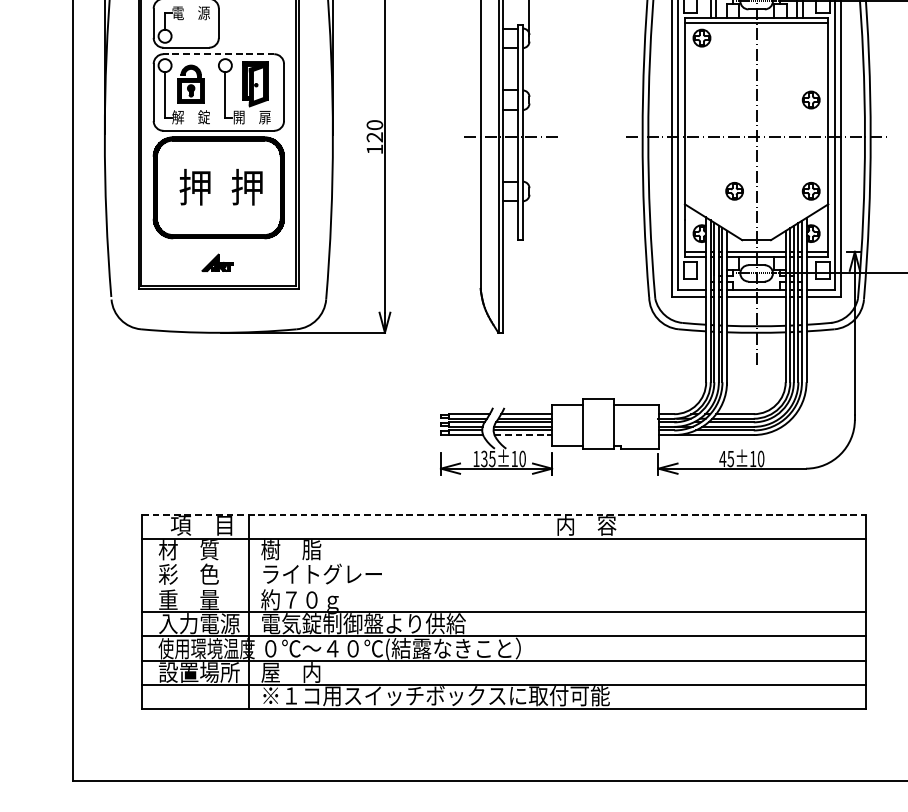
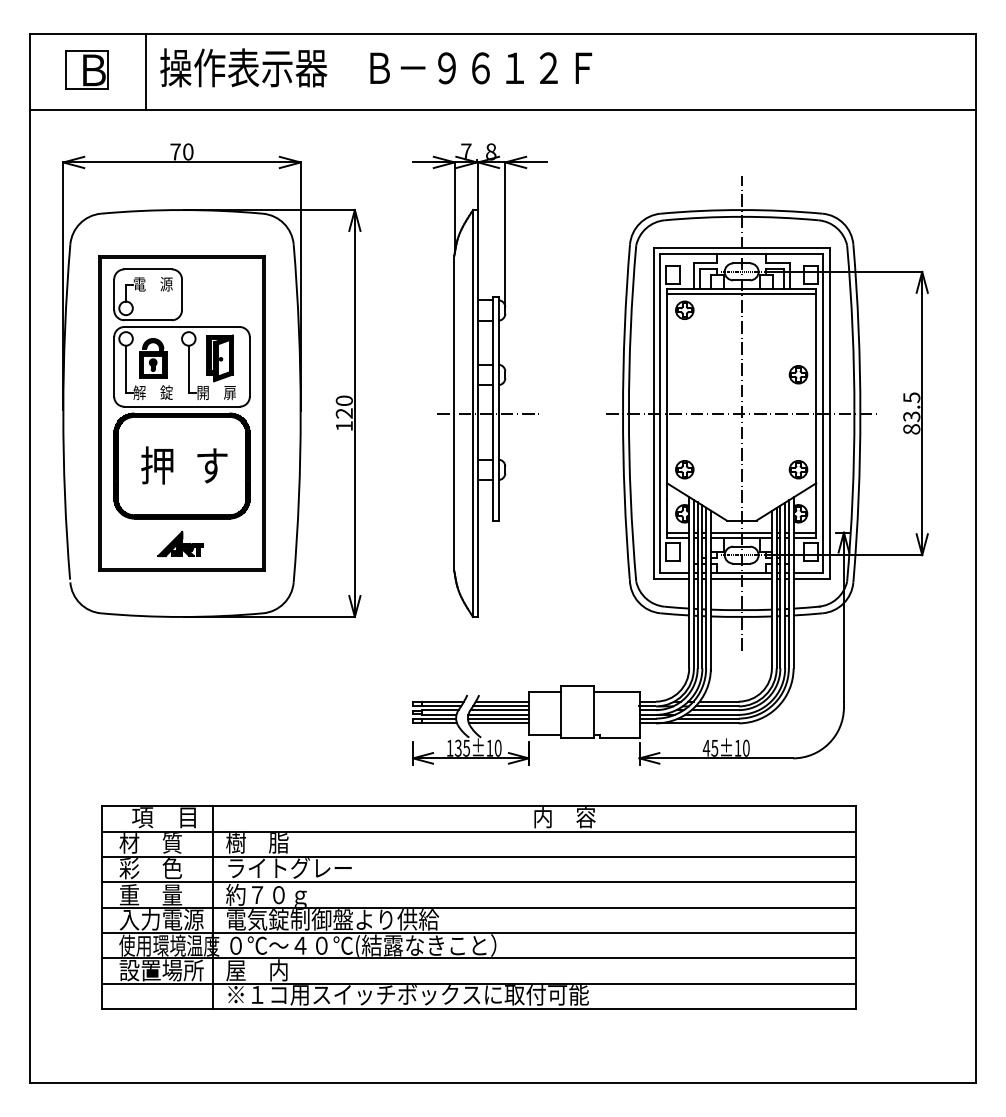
line: (219, 54) -> (182, 327), dashed -> solid
text: (247, 187) -> (211, 465), 押 -> す
part: (734, 191) -> (684, 469), moved
part: (217, 263) -> (180, 544), size x1.43
line: (522, 435) -> (498, 723), dashed -> solid
line: (504, 514) -> (479, 806), dashed -> solid
line: (503, 562) -> (478, 856), added
line: (503, 587) -> (478, 882), added

